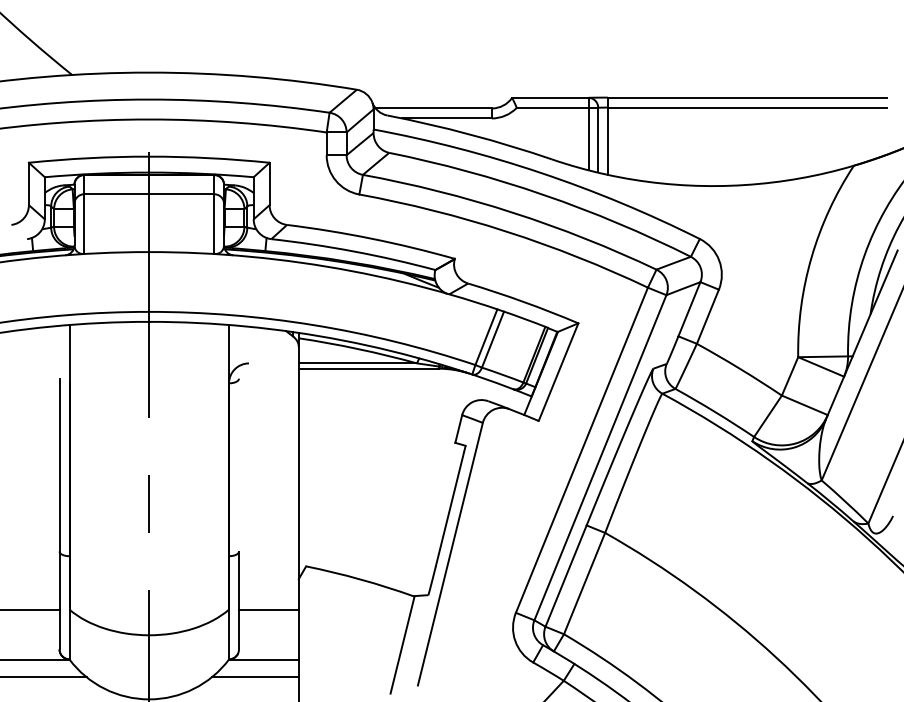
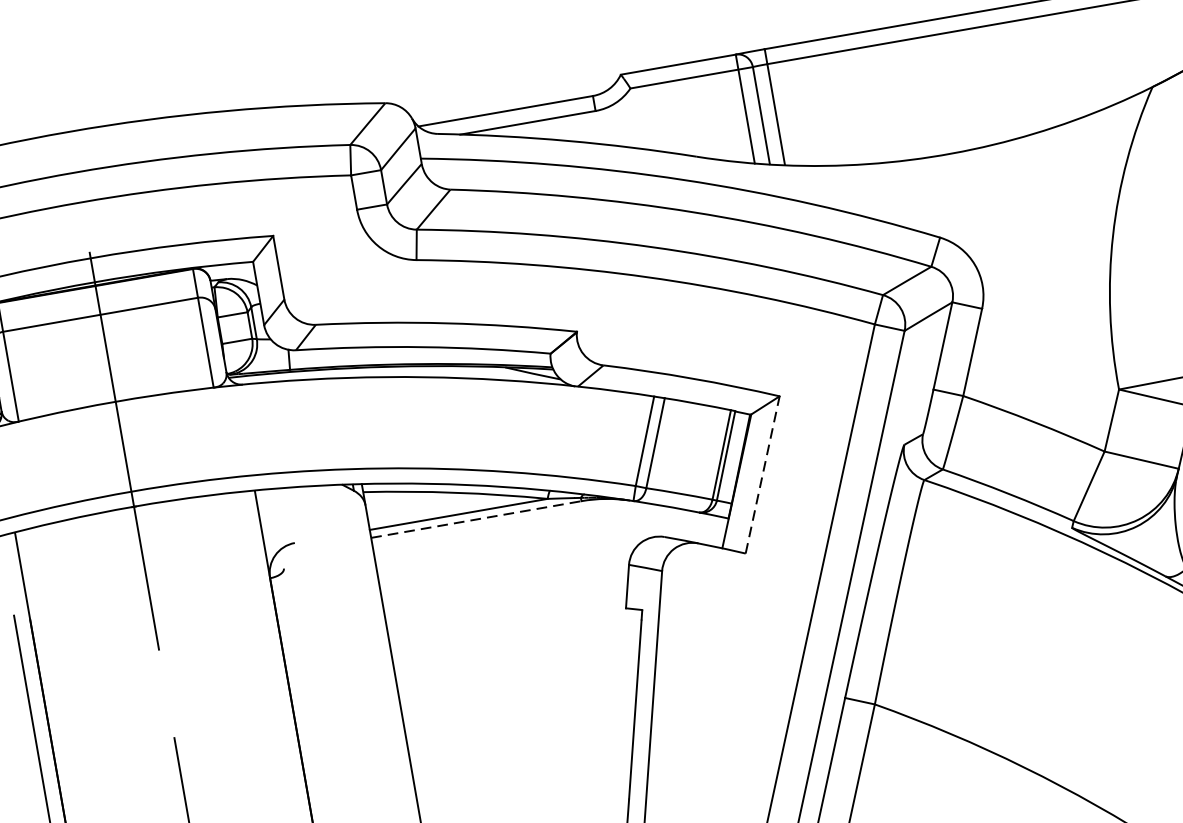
line: (368, 368) -> (475, 519), solid -> dashed
line: (558, 372) -> (762, 475), solid -> dashed

